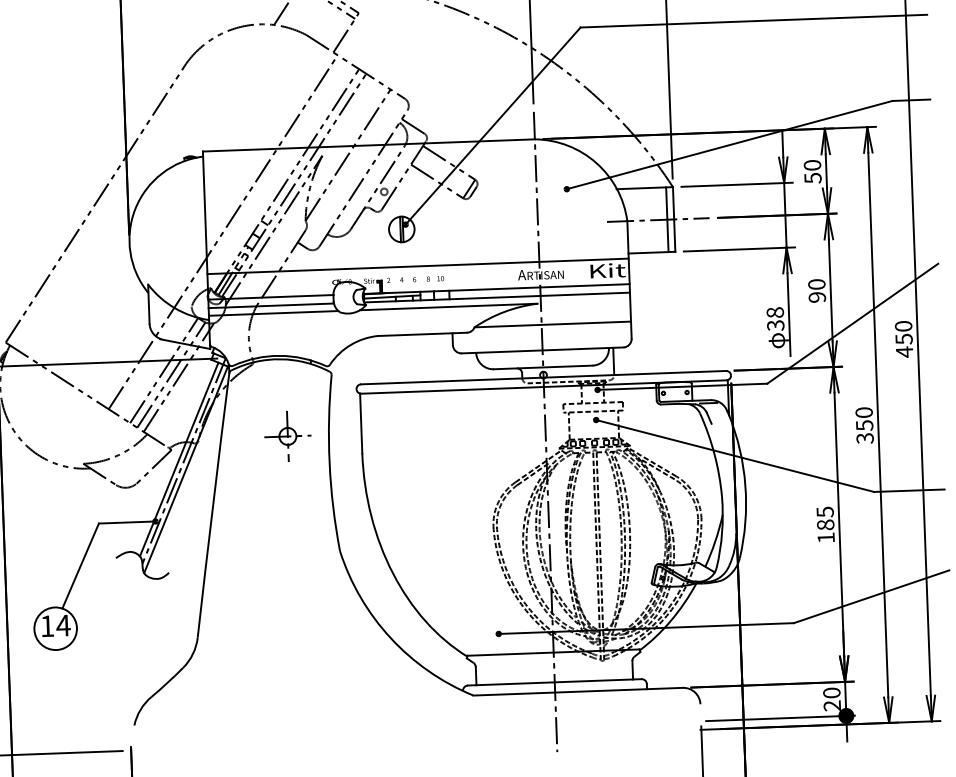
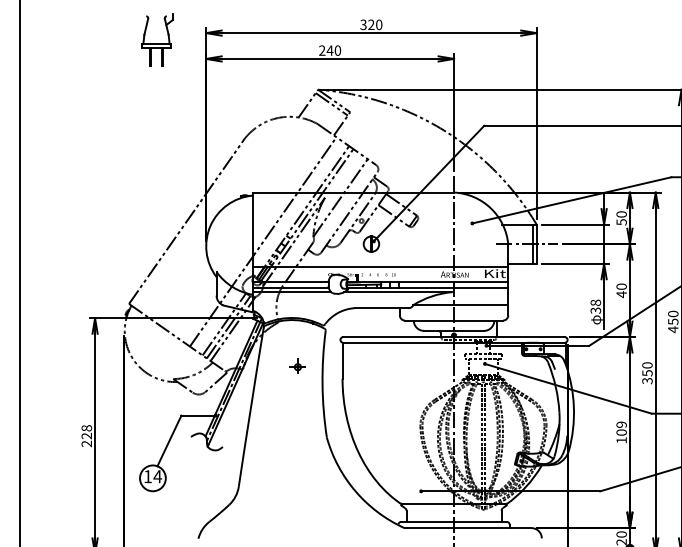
text: (817, 297) -> (621, 294), 90 -> 40
part: (287, 437) -> (297, 367), size x0.6
text: (825, 518) -> (621, 428), 185 -> 109

